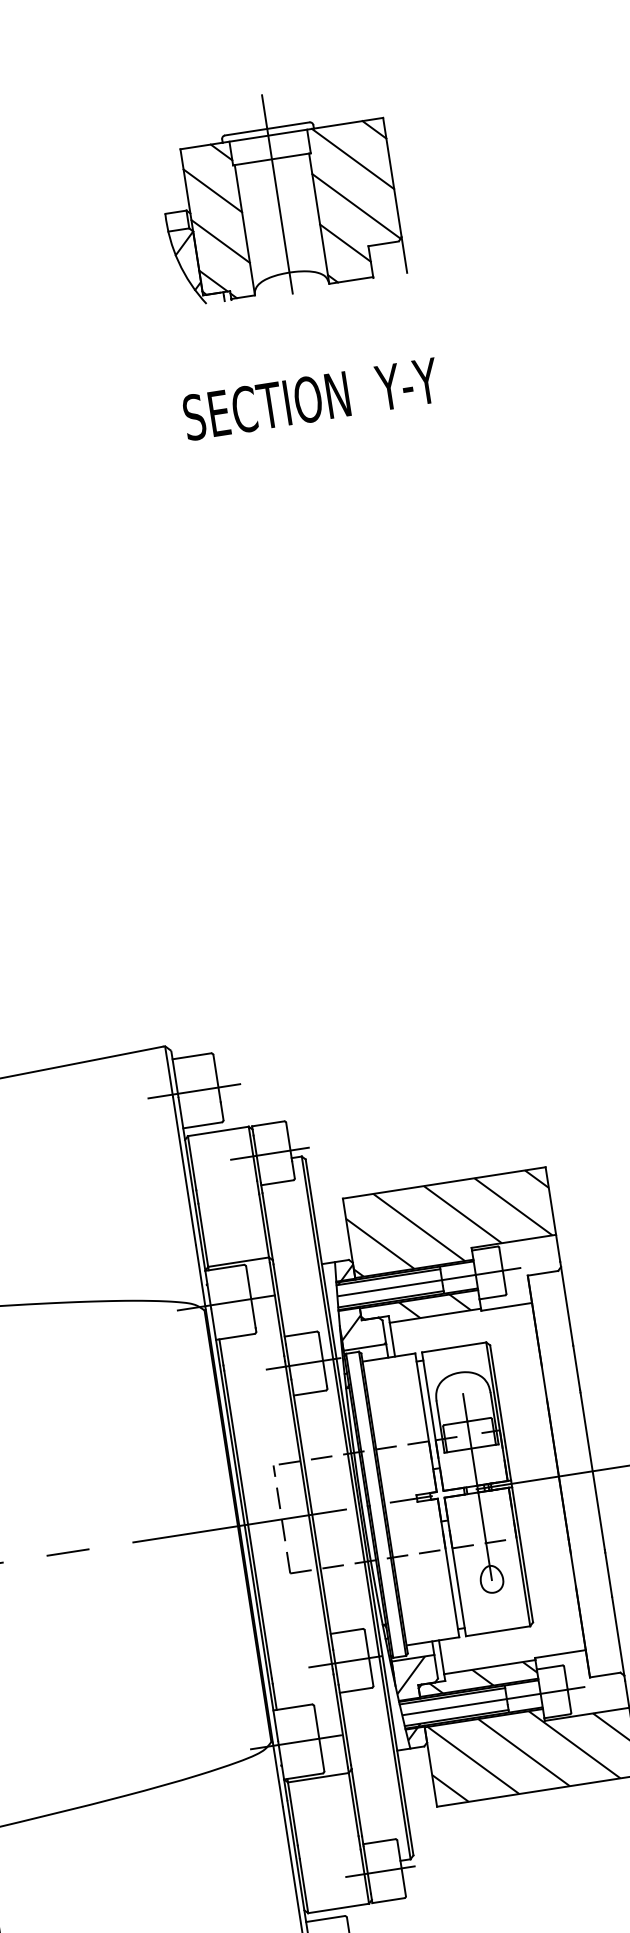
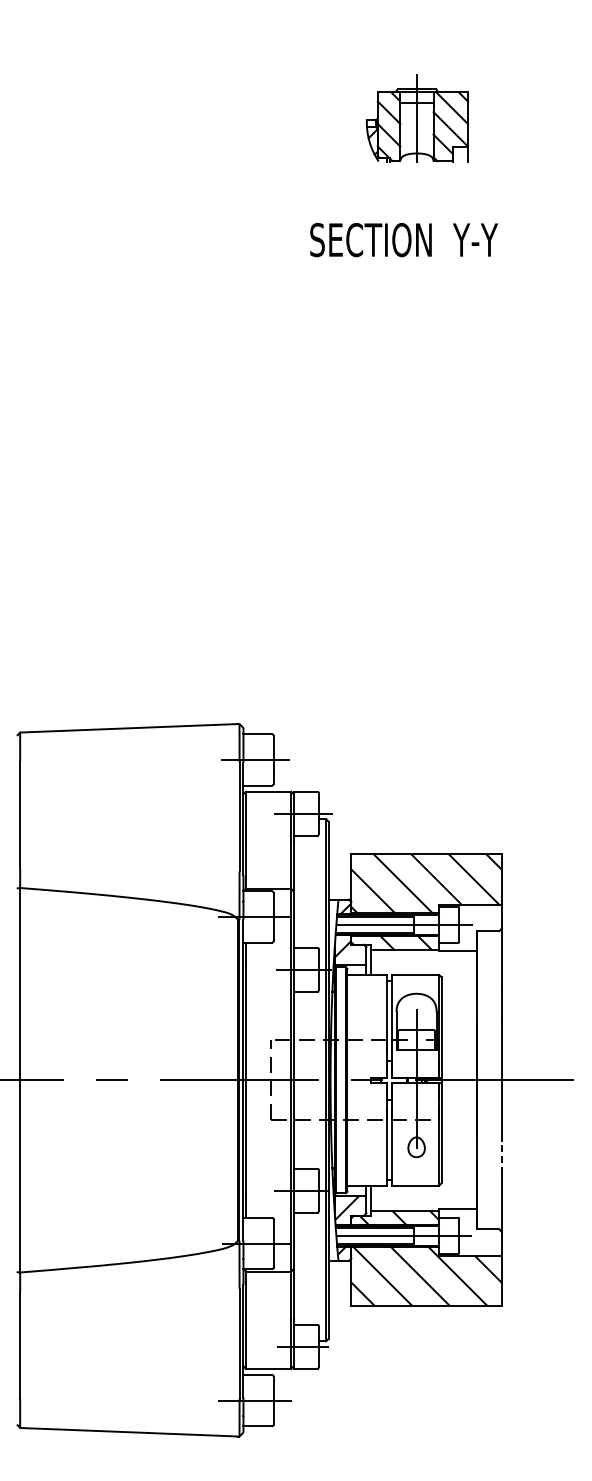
part: (278, 193) -> (417, 118), size x0.6
text: (310, 399) -> (403, 240), moved
line: (608, 1574) -> (501, 1156), solid -> dashed

